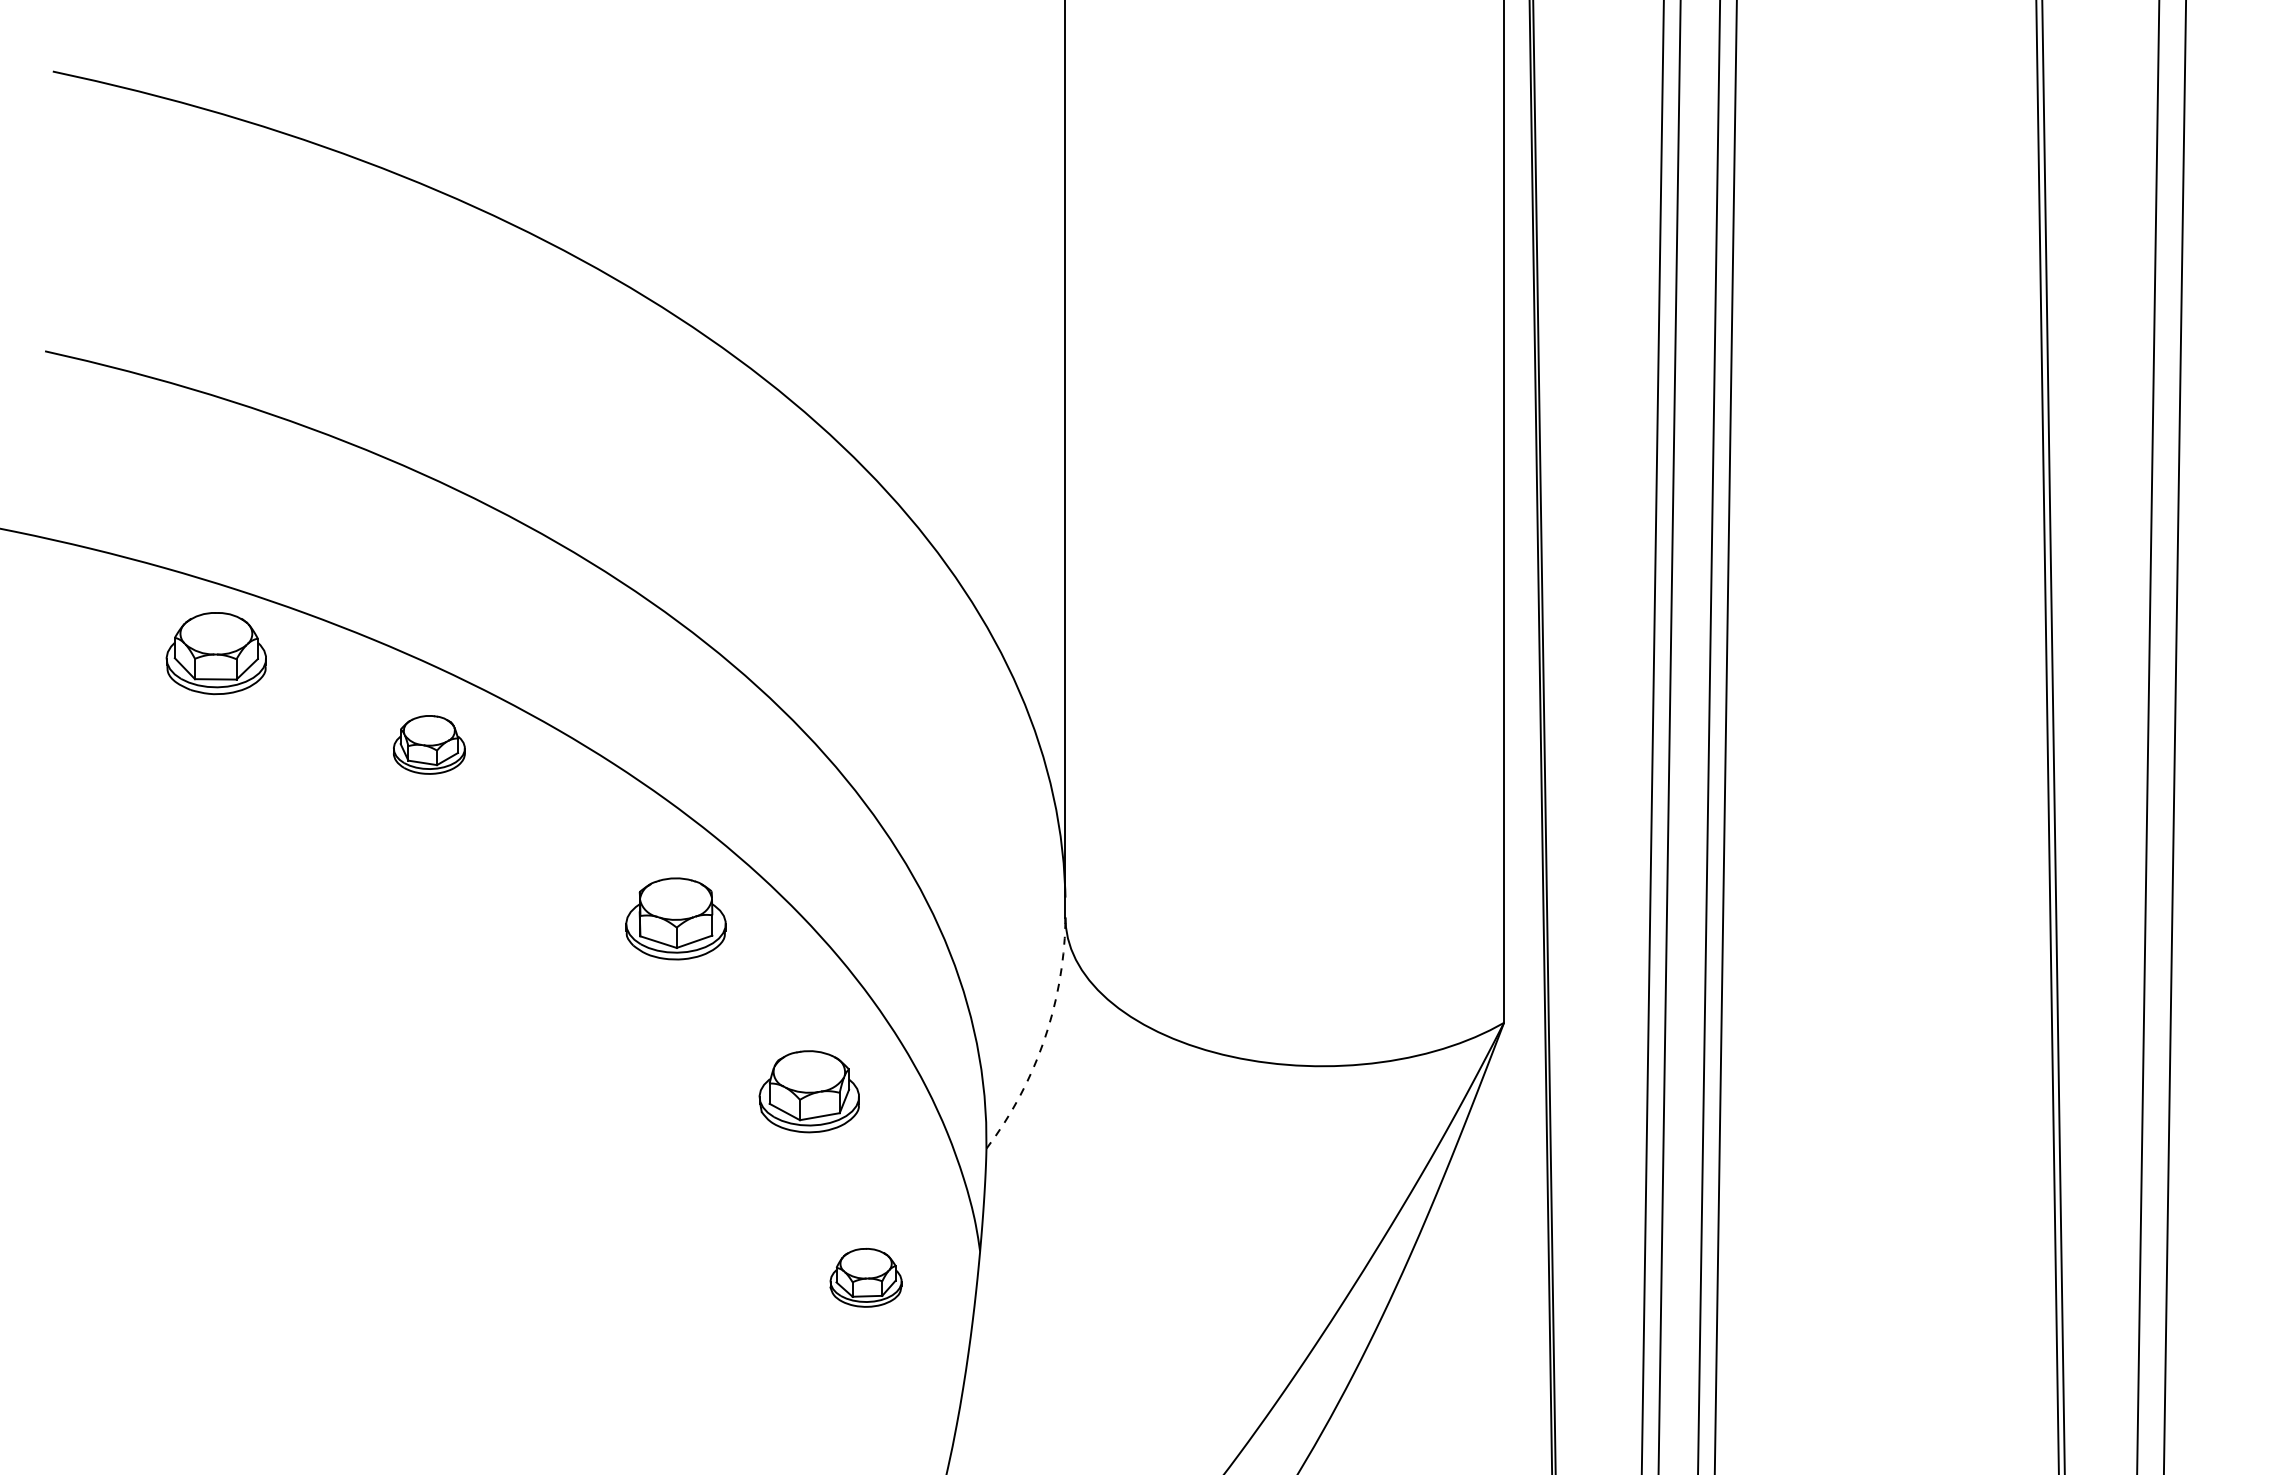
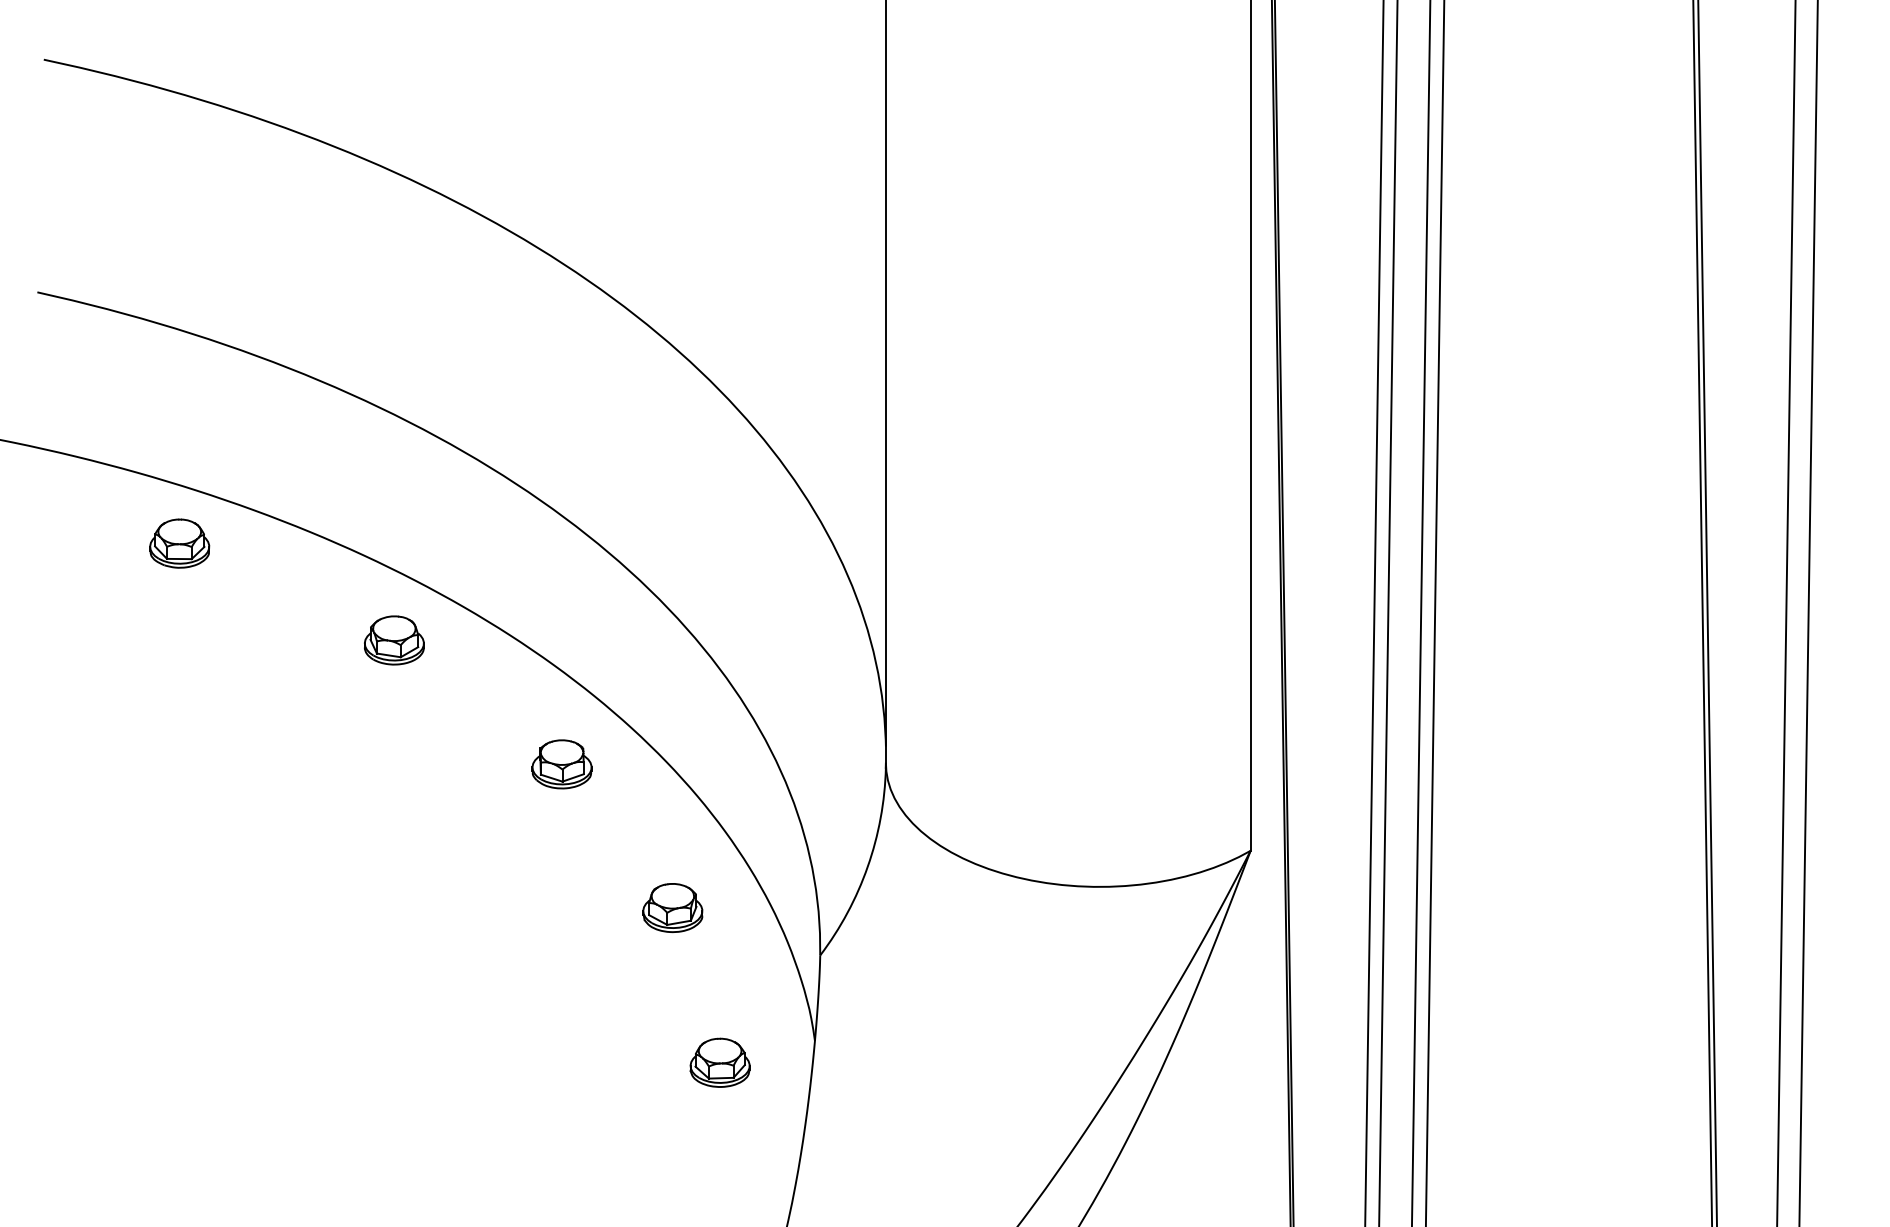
part: (215, 653) -> (179, 543), size x0.71
part: (429, 744) -> (394, 640), moved
part: (675, 918) -> (561, 764), size x0.71
arc: (1043, 1042) -> (867, 867), dashed -> solid
part: (808, 1091) -> (672, 907), size x0.71

